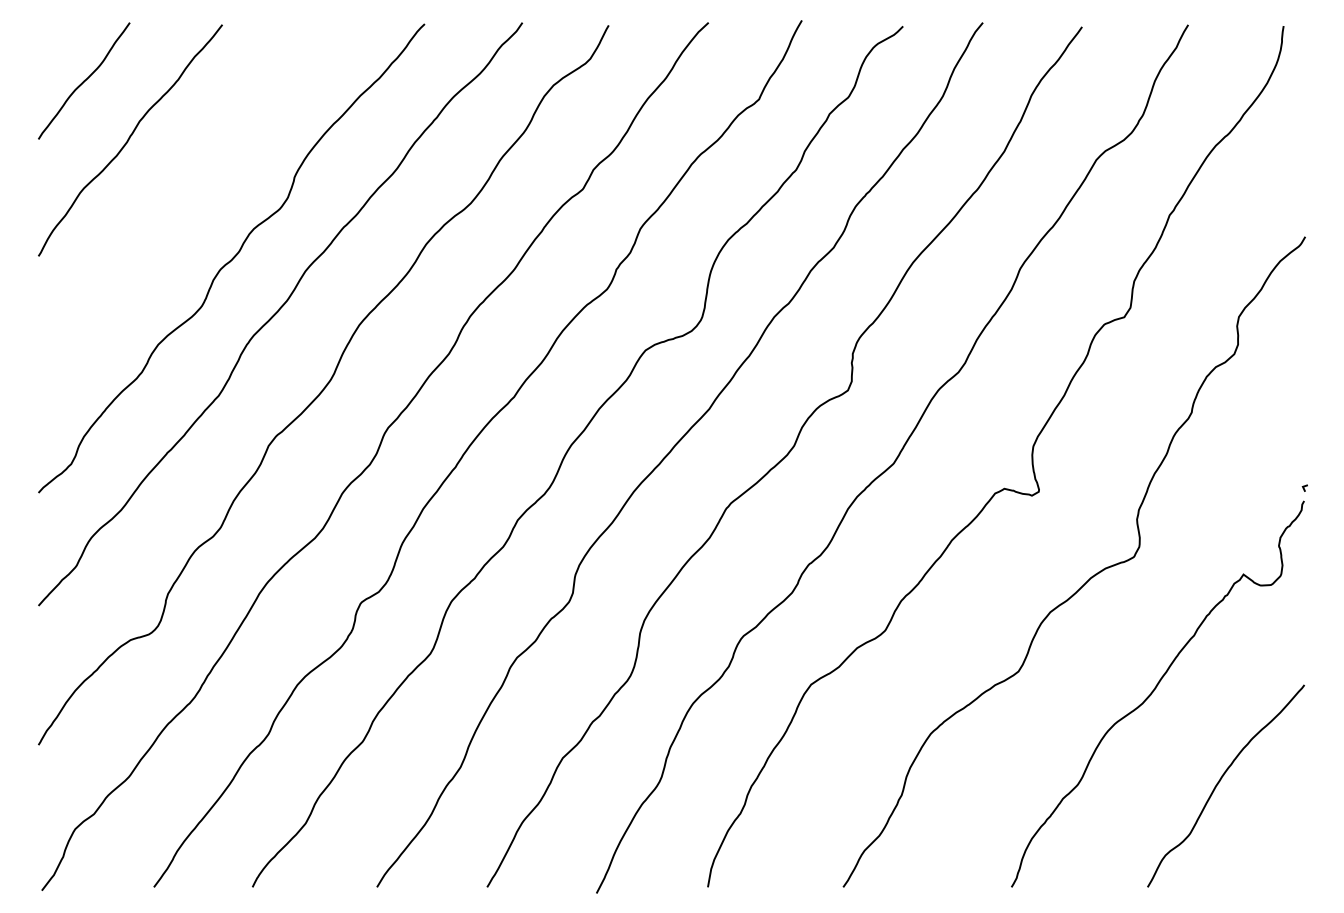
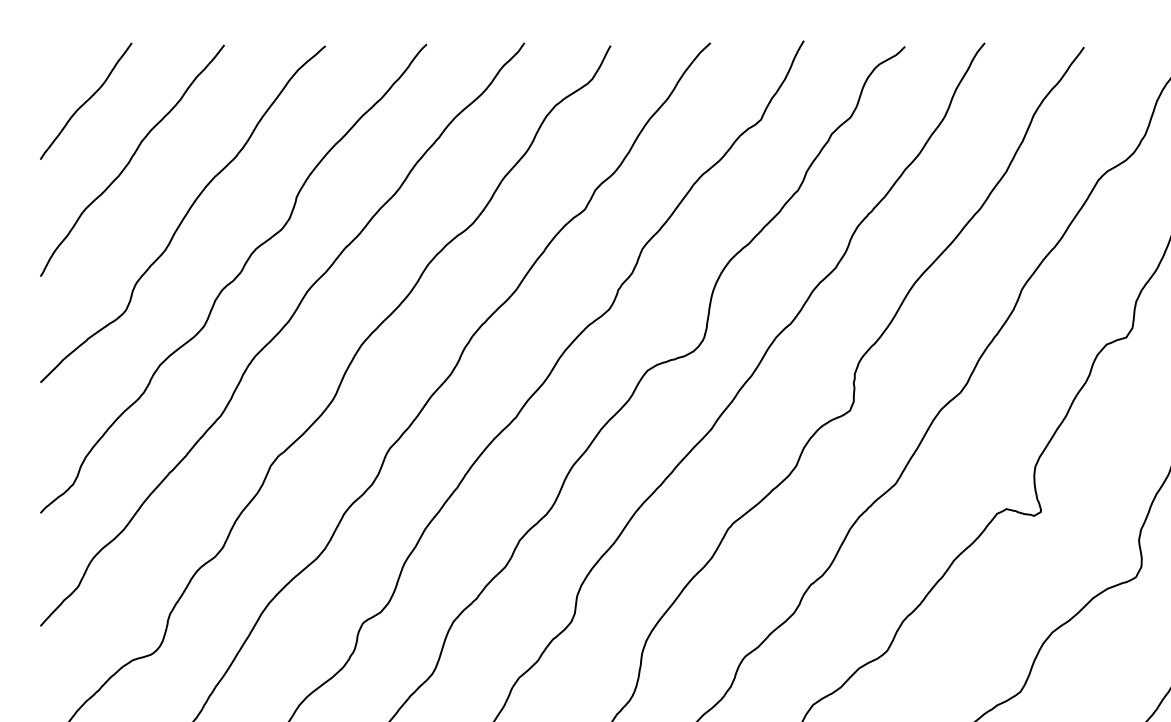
curve: (182, 195) -> (184, 215), added

